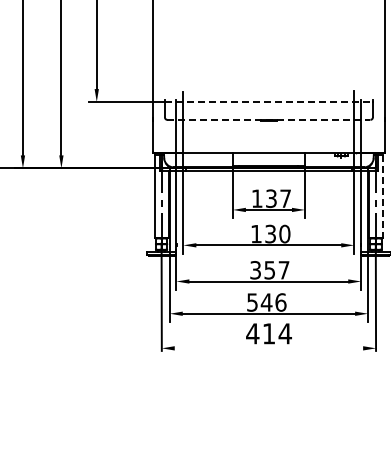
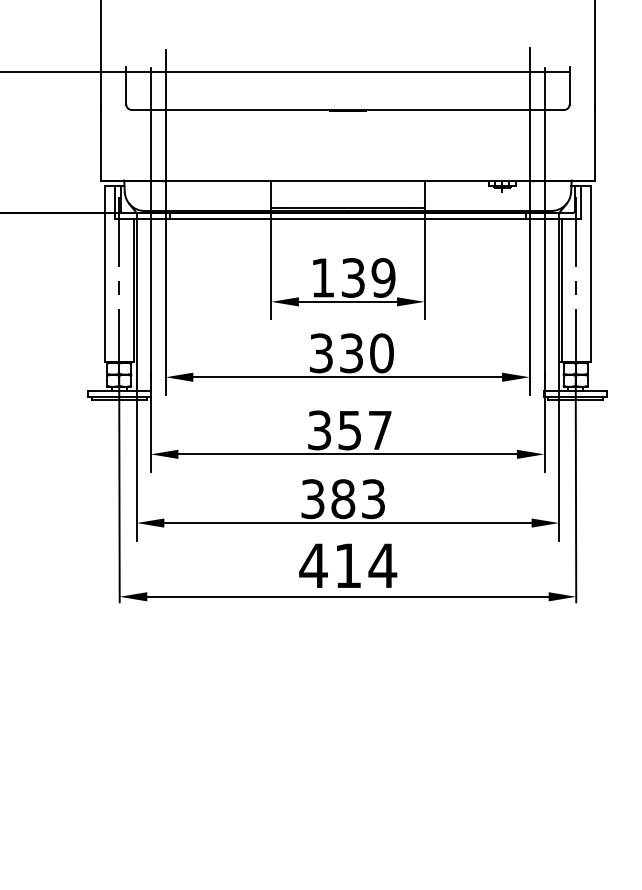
line: (269, 102) -> (349, 72), dashed -> solid
line: (269, 119) -> (349, 109), dashed -> solid
line: (382, 197) -> (589, 275), dashed -> solid
text: (285, 198) -> (383, 277), 137 -> 139
text: (256, 233) -> (321, 352), 130 -> 330
text: (266, 302) -> (342, 499), 546 -> 383
line: (268, 348) -> (347, 597), added

